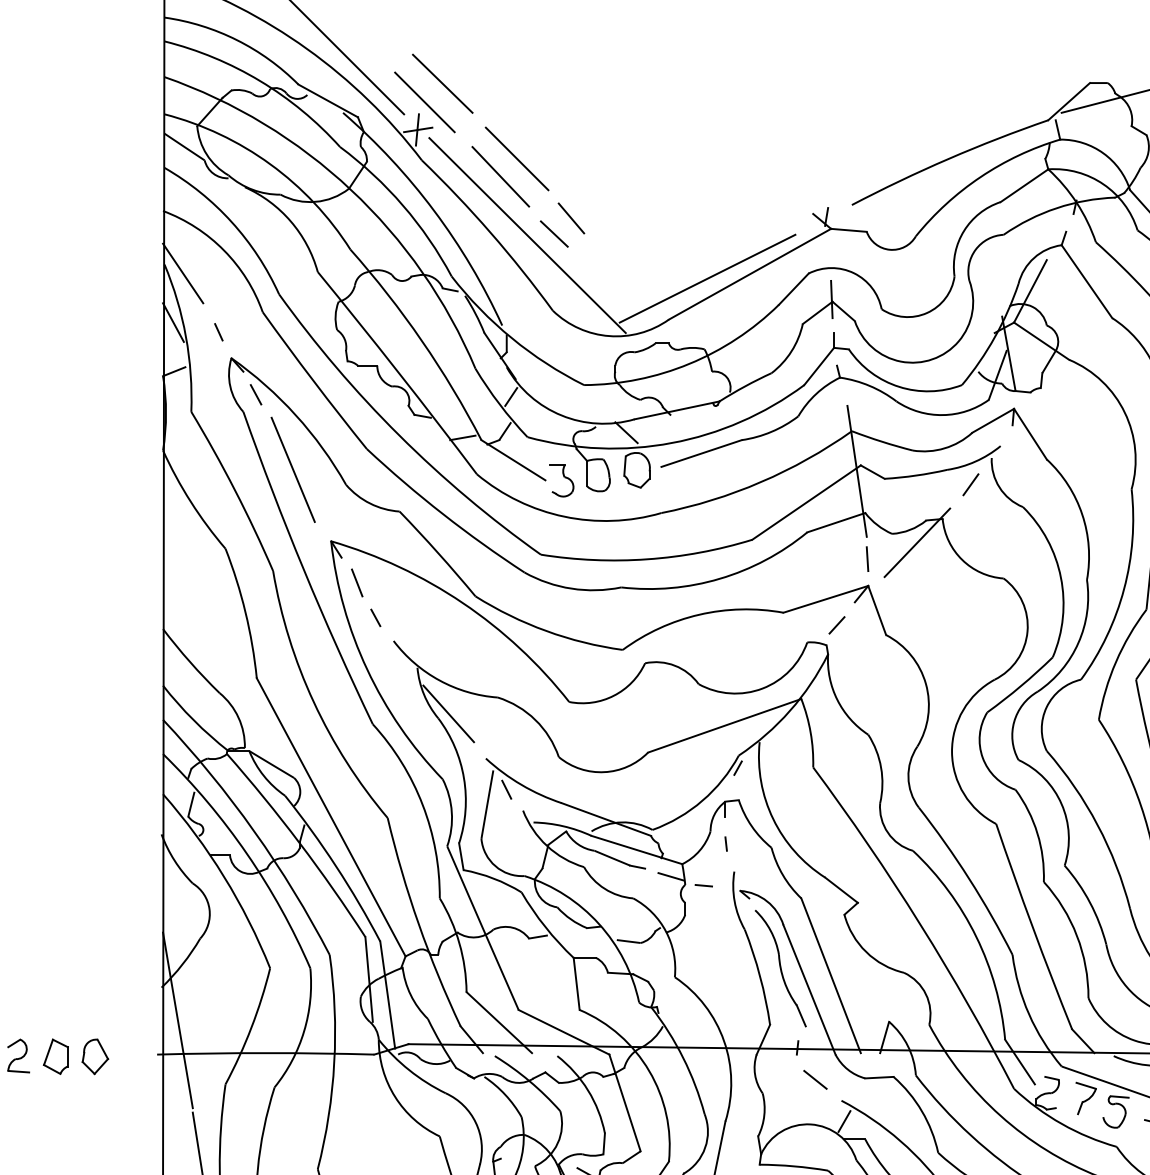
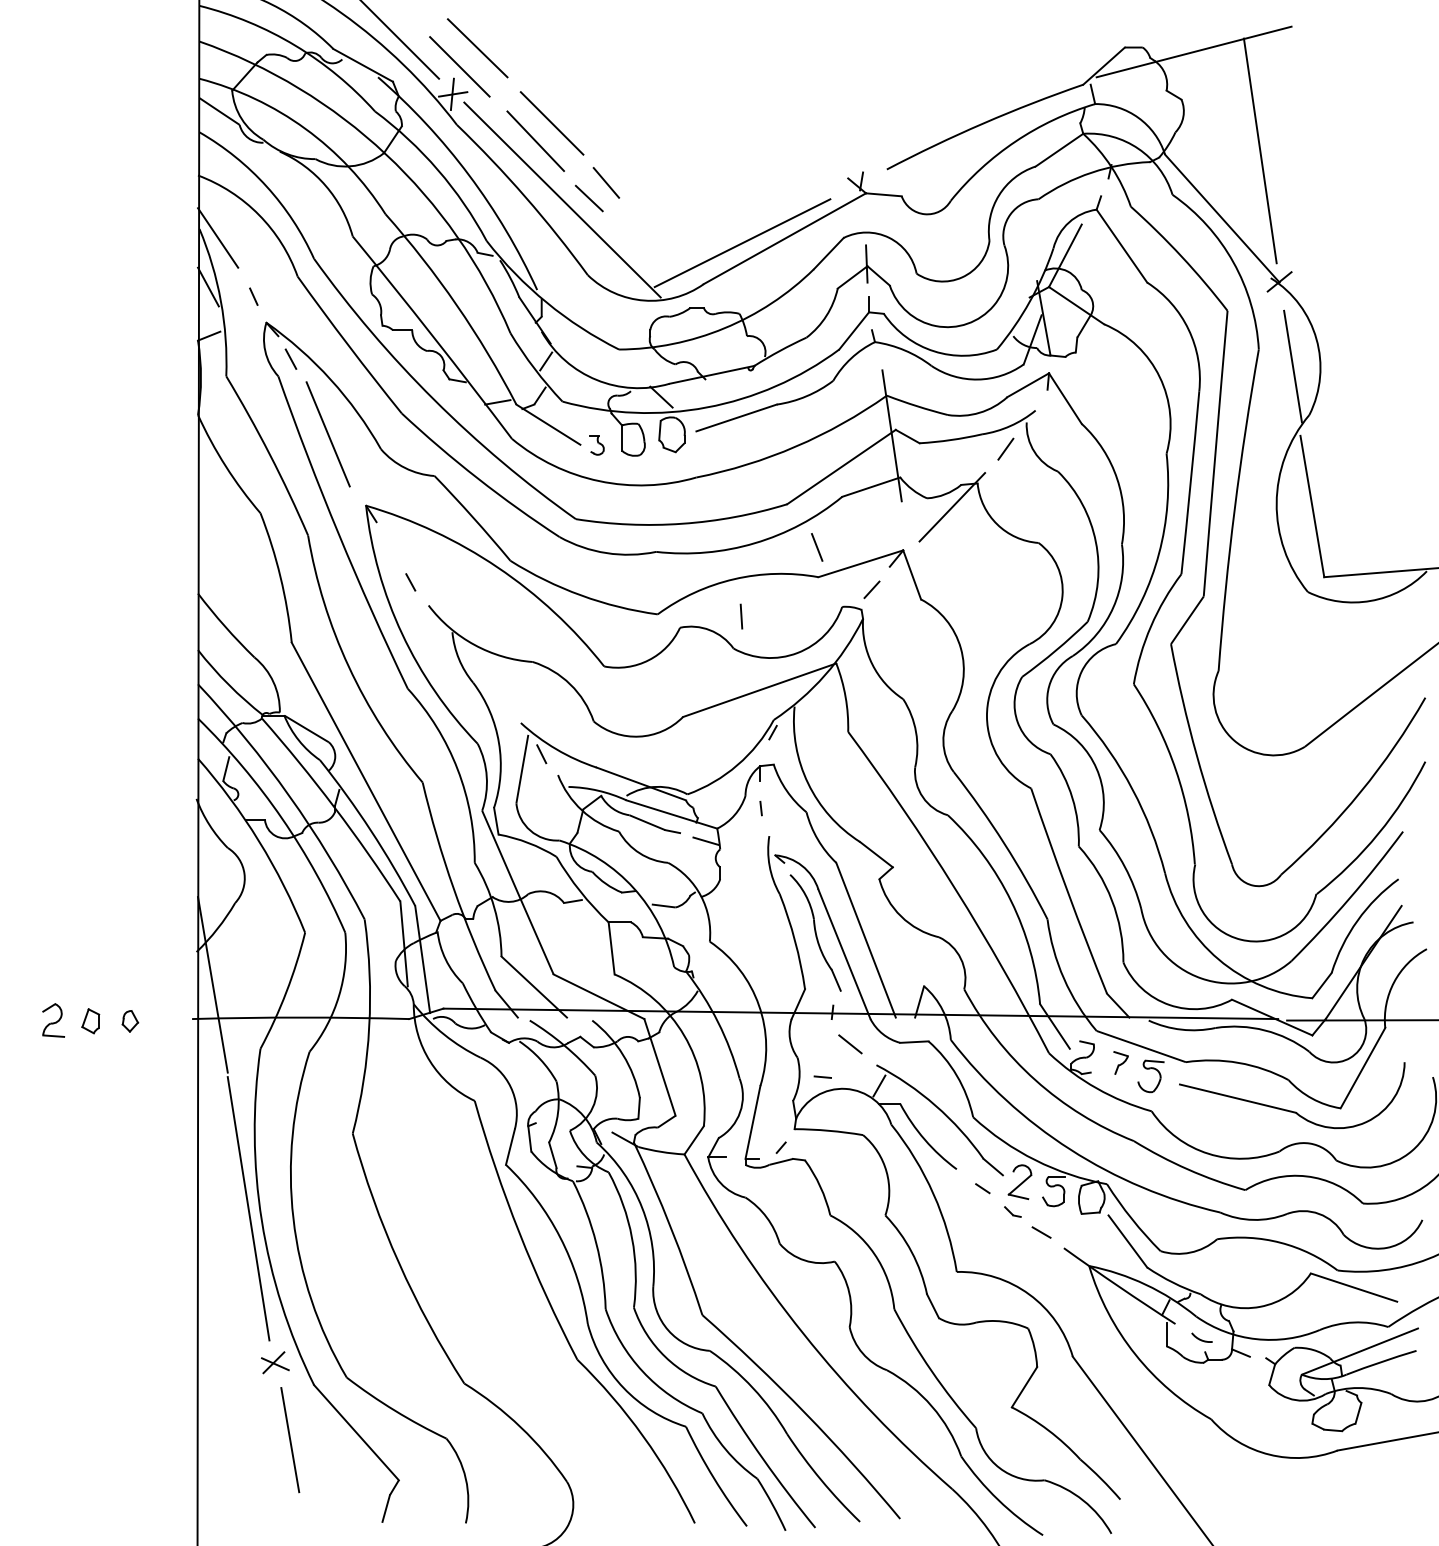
part: (561, 481) -> (596, 445), size x0.6
line: (867, 559) -> (741, 616), moved
line: (357, 583) -> (817, 547), moved
line: (448, 714) -> (483, 678), removed
line: (703, 885) -> (822, 1076), moved
part: (55, 1057) -> (90, 1021), size x0.7
part: (95, 1057) -> (130, 1021), size x0.6
part: (1085, 1098) -> (1120, 1062), size x0.7

